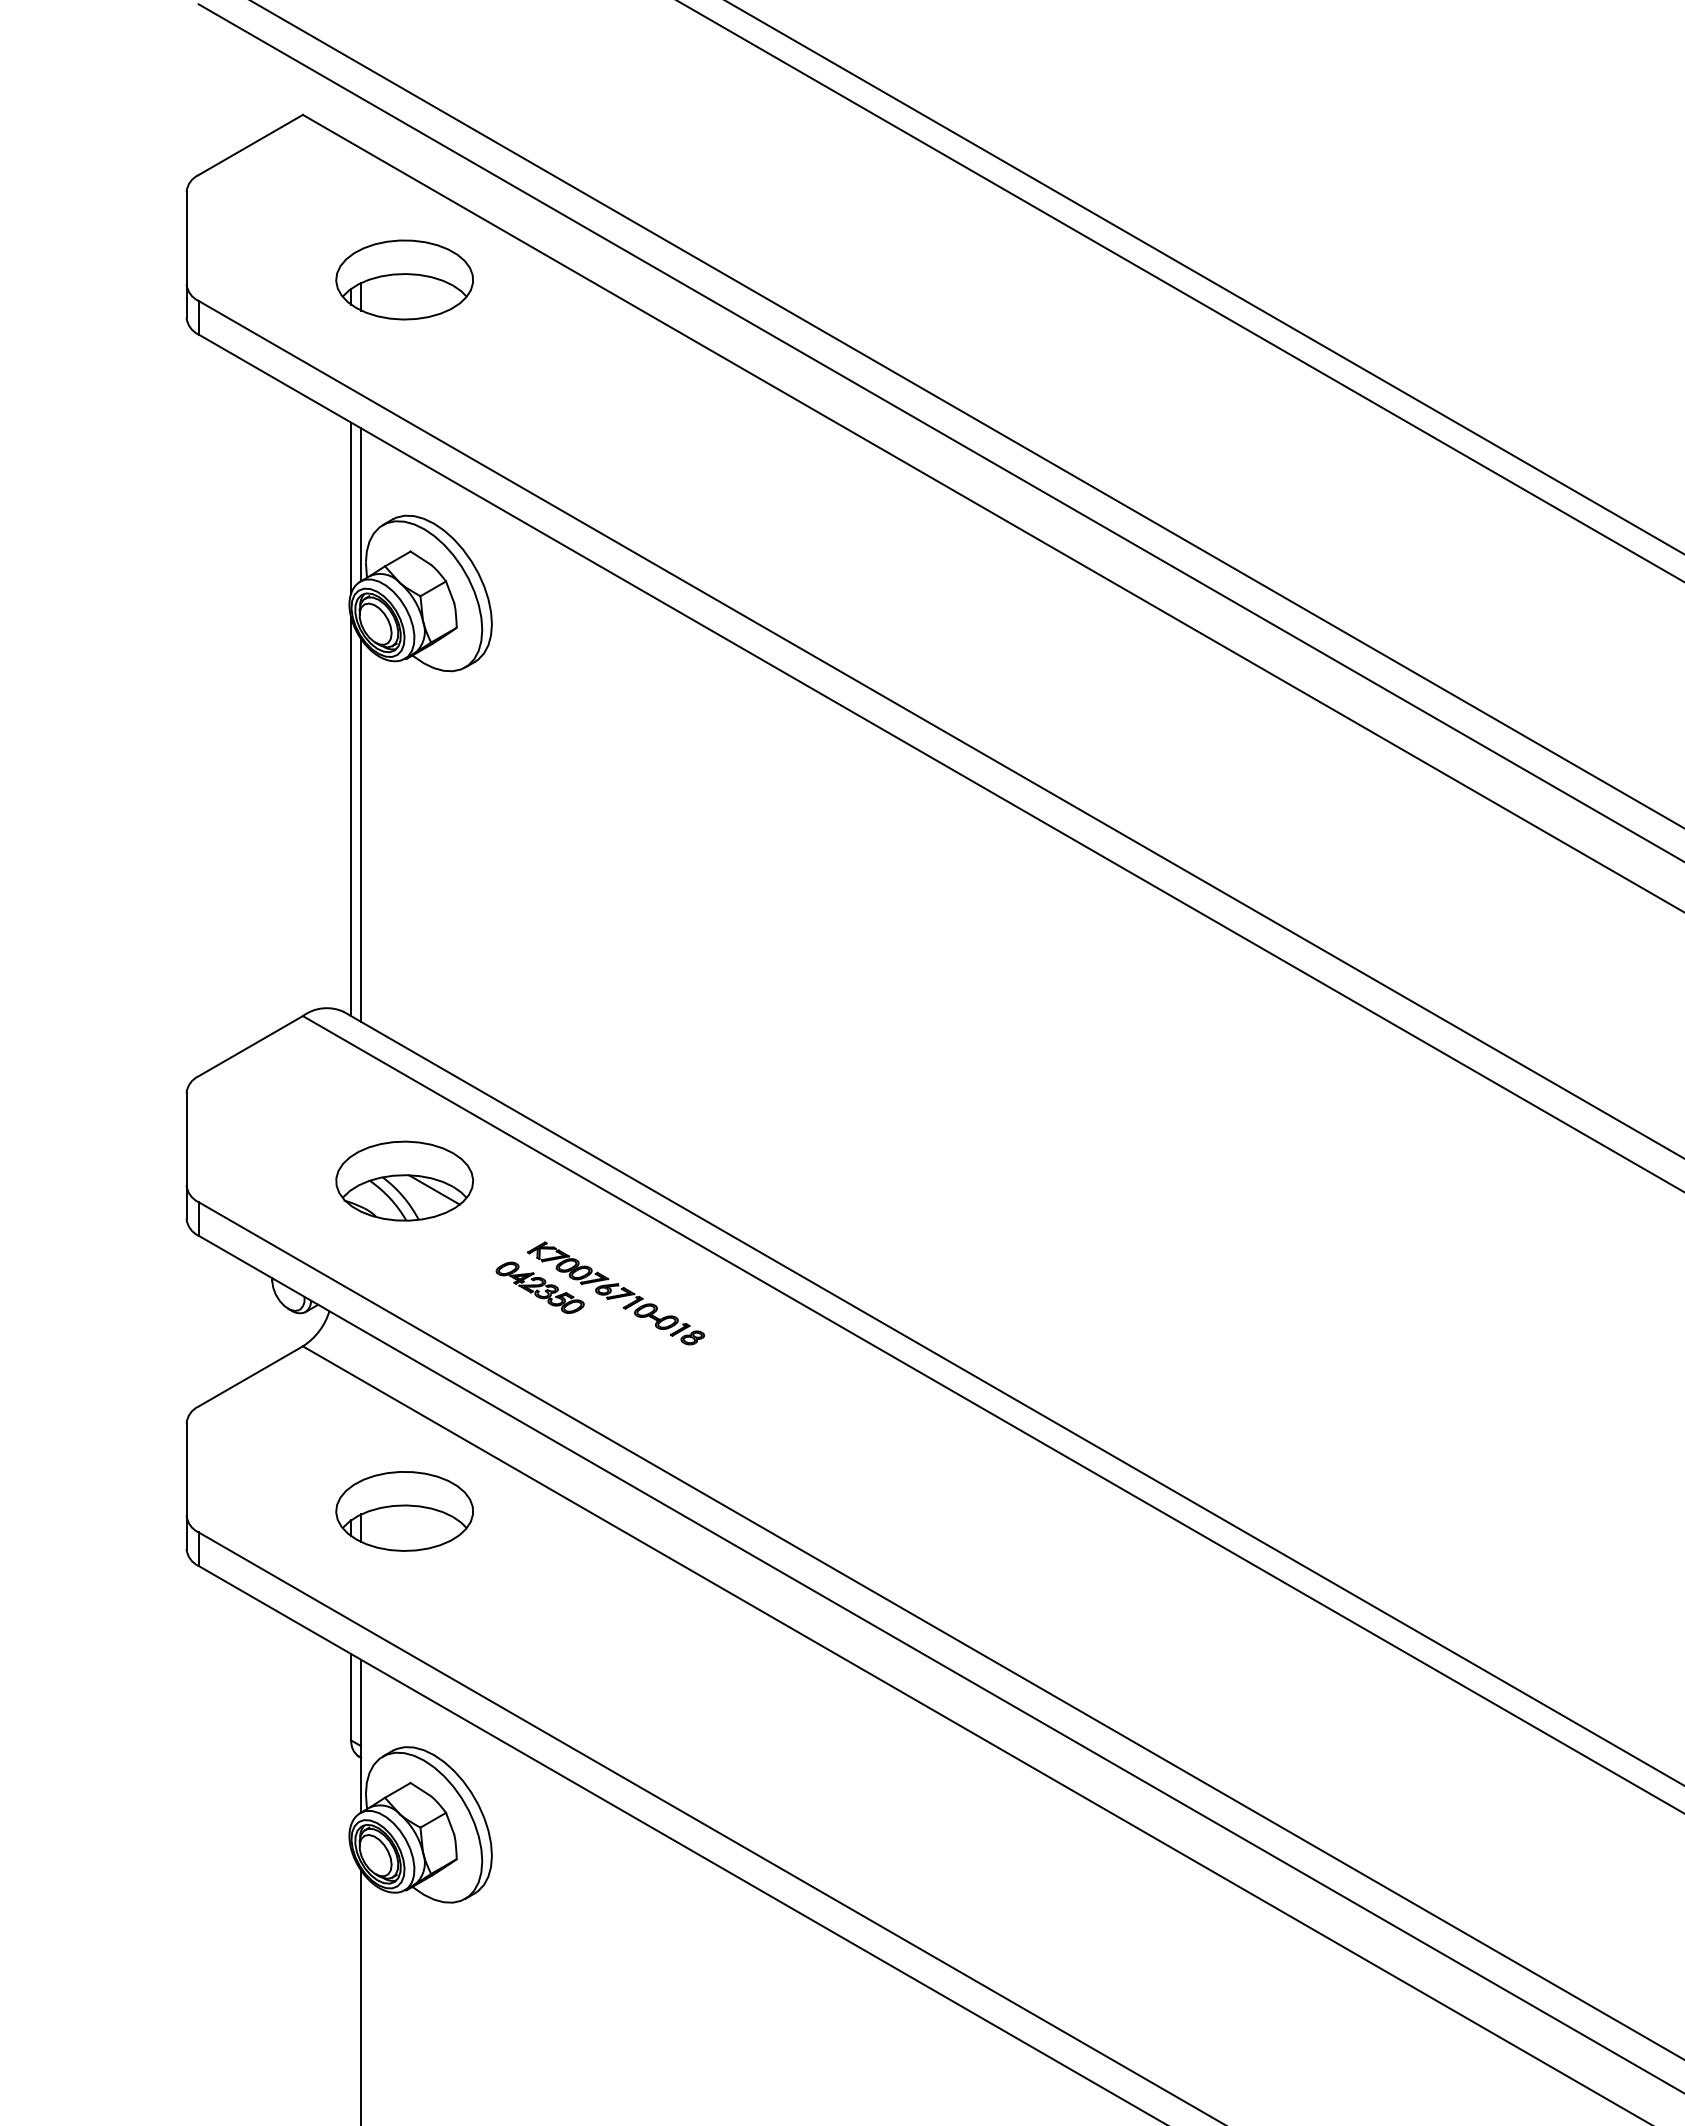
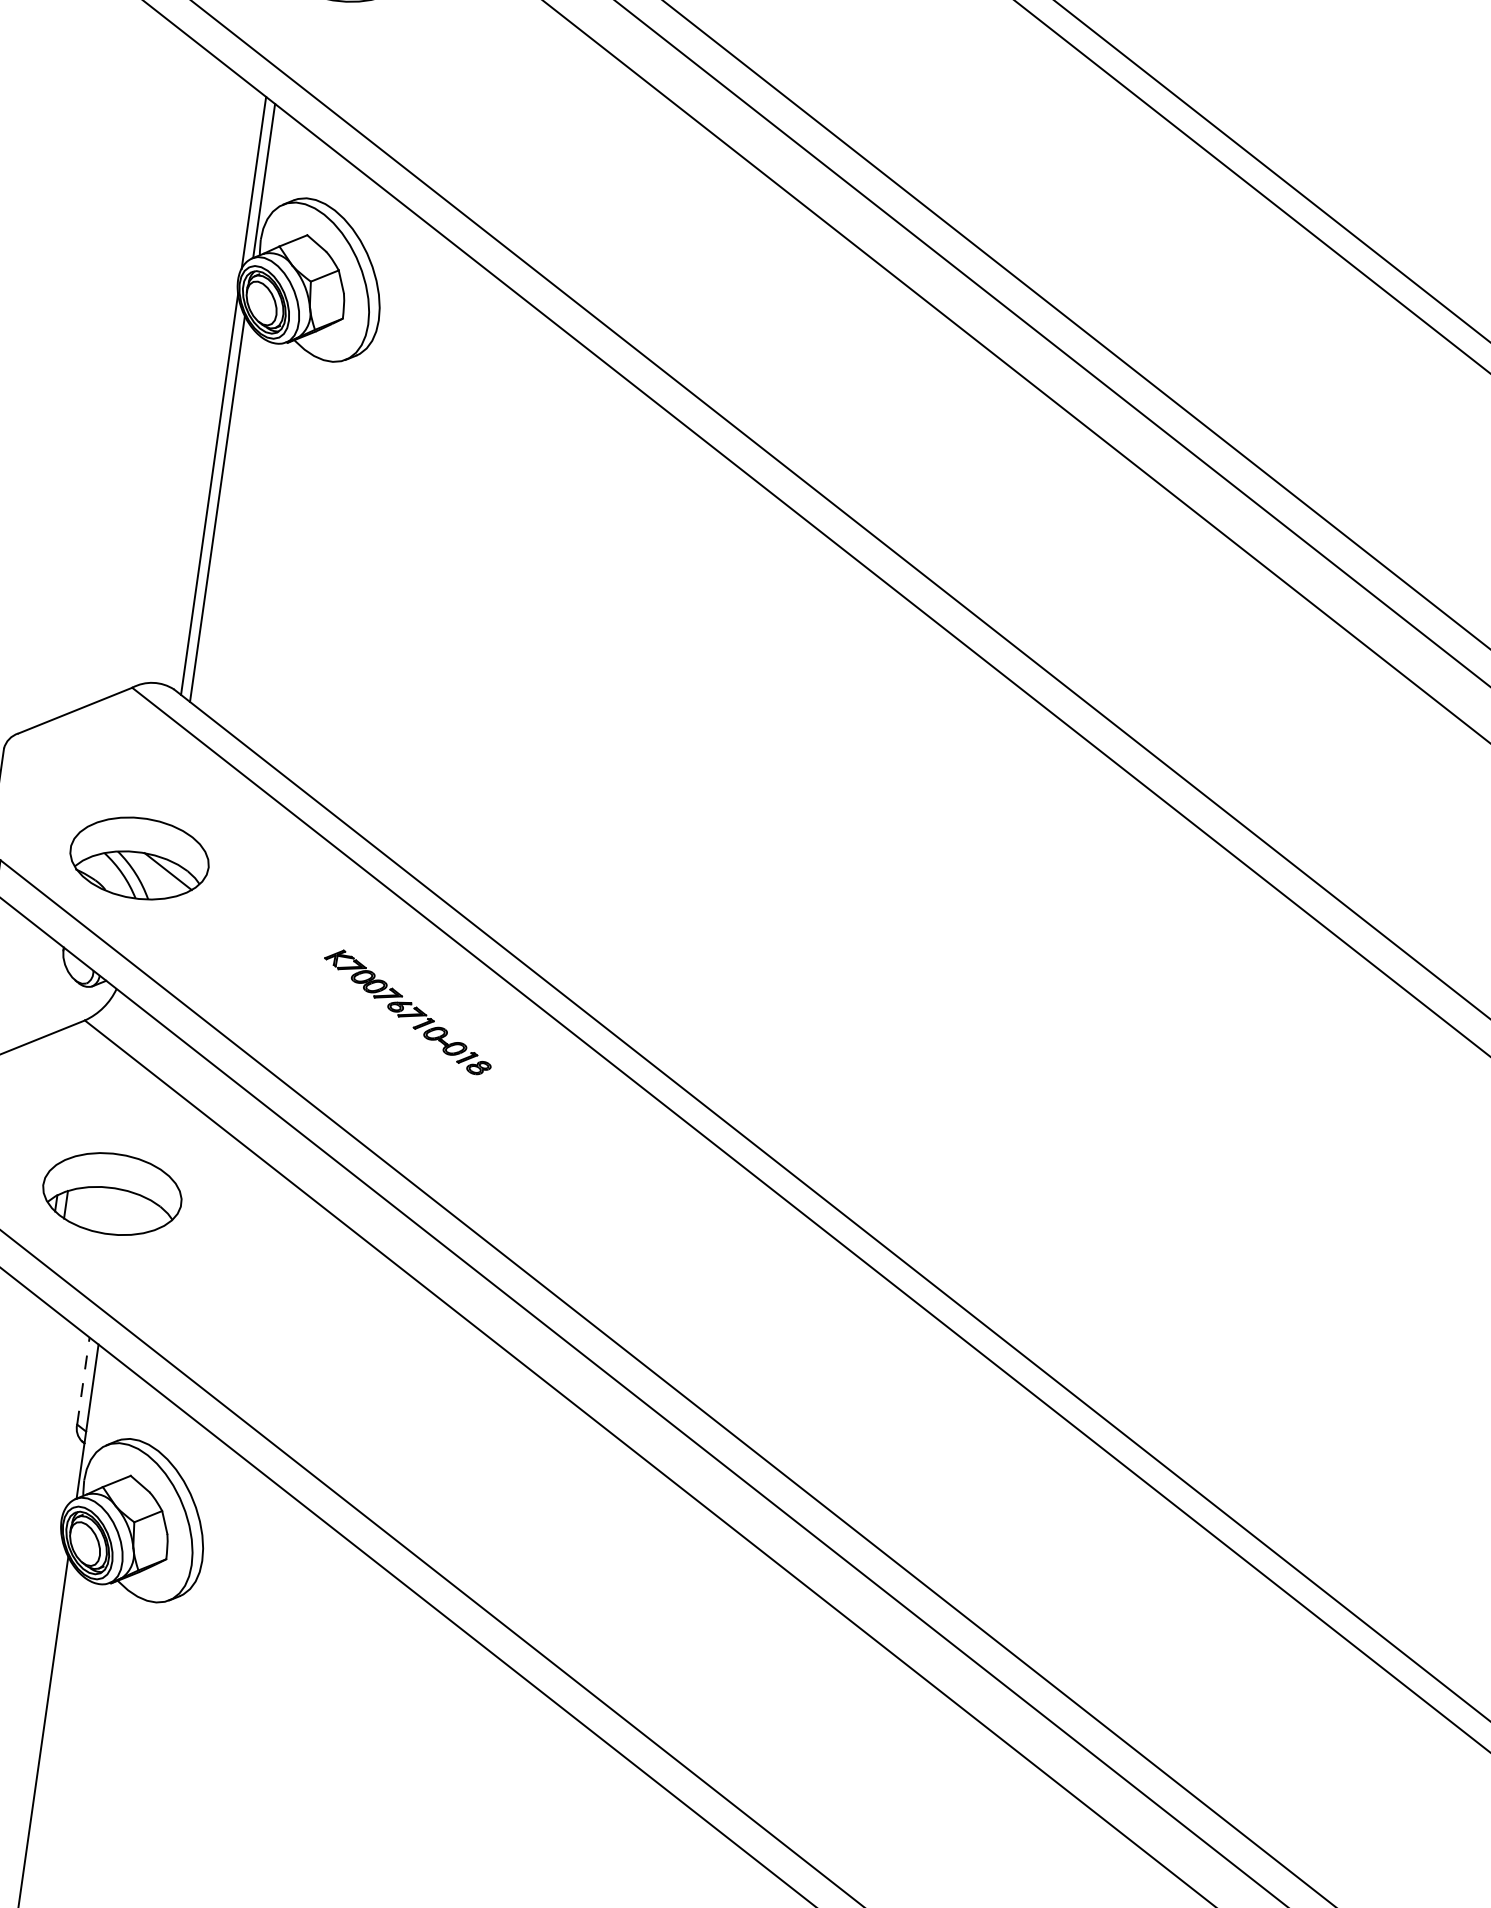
part: (404, 1180) -> (139, 857), moved
part: (539, 1287) -> (331, 995), removed
part: (404, 1511) -> (112, 1194), moved
line: (351, 1696) -> (83, 1380), solid -> dashed

